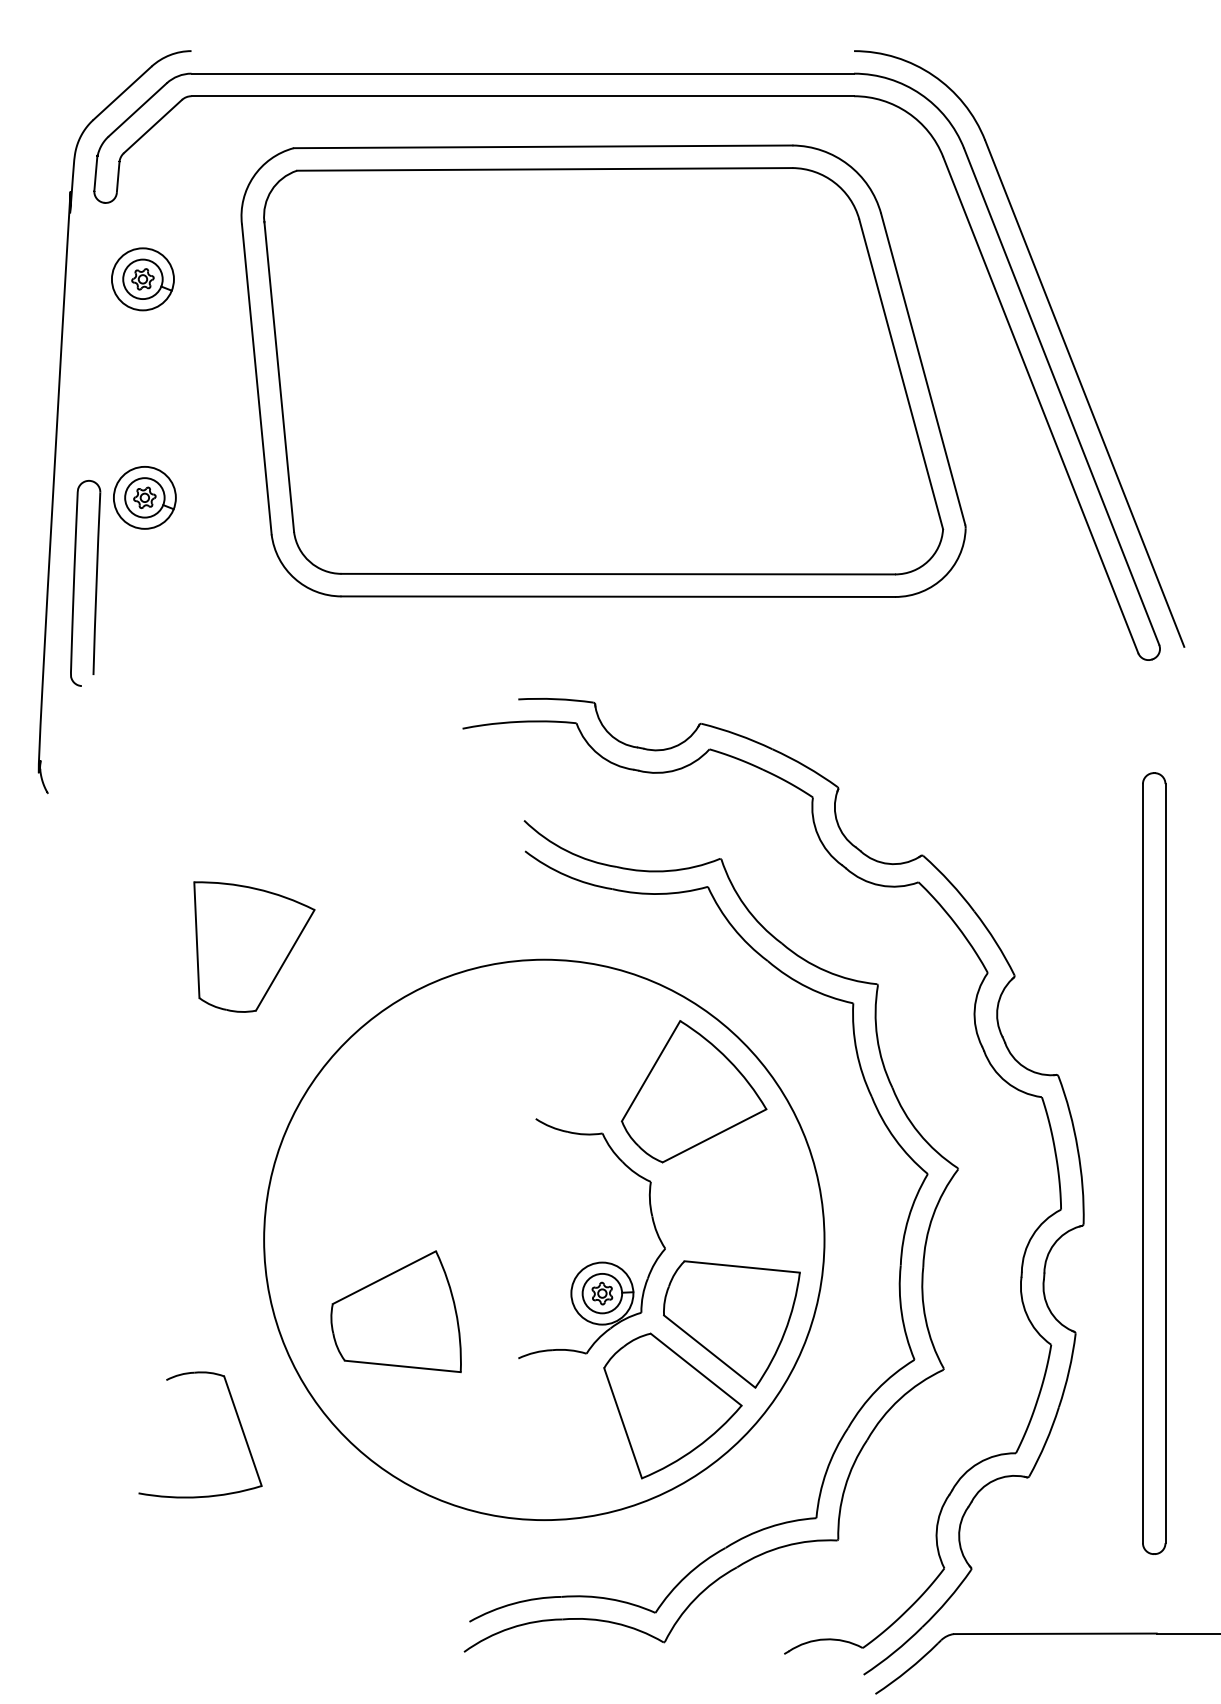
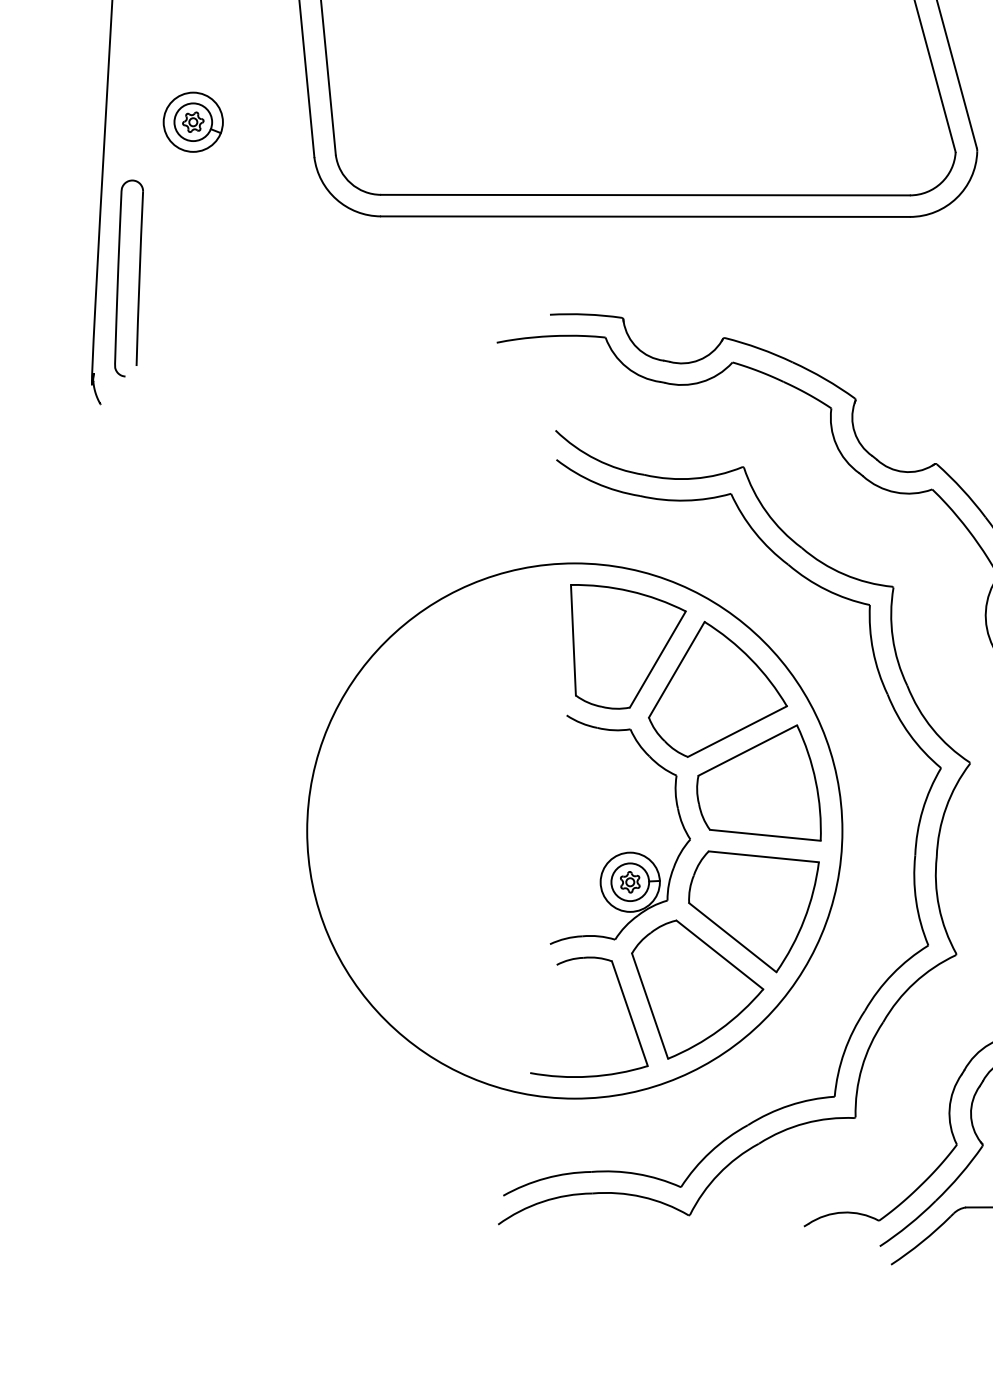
part: (95, 583) -> (138, 278), moved
part: (254, 946) -> (628, 646), moved
part: (395, 1311) -> (758, 782), moved
part: (238, 1421) -> (625, 1004), moved

